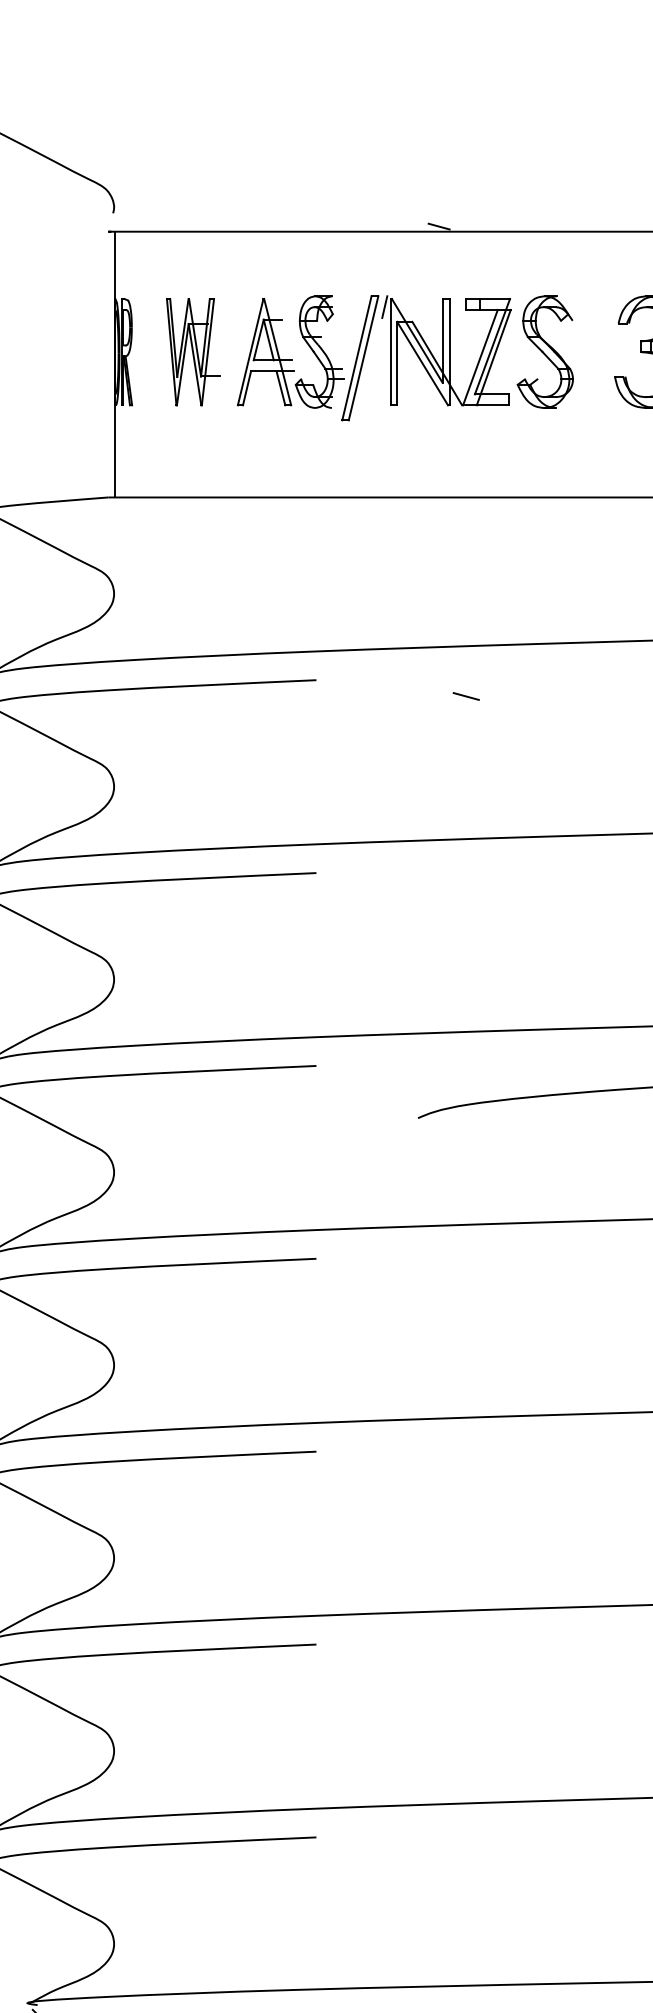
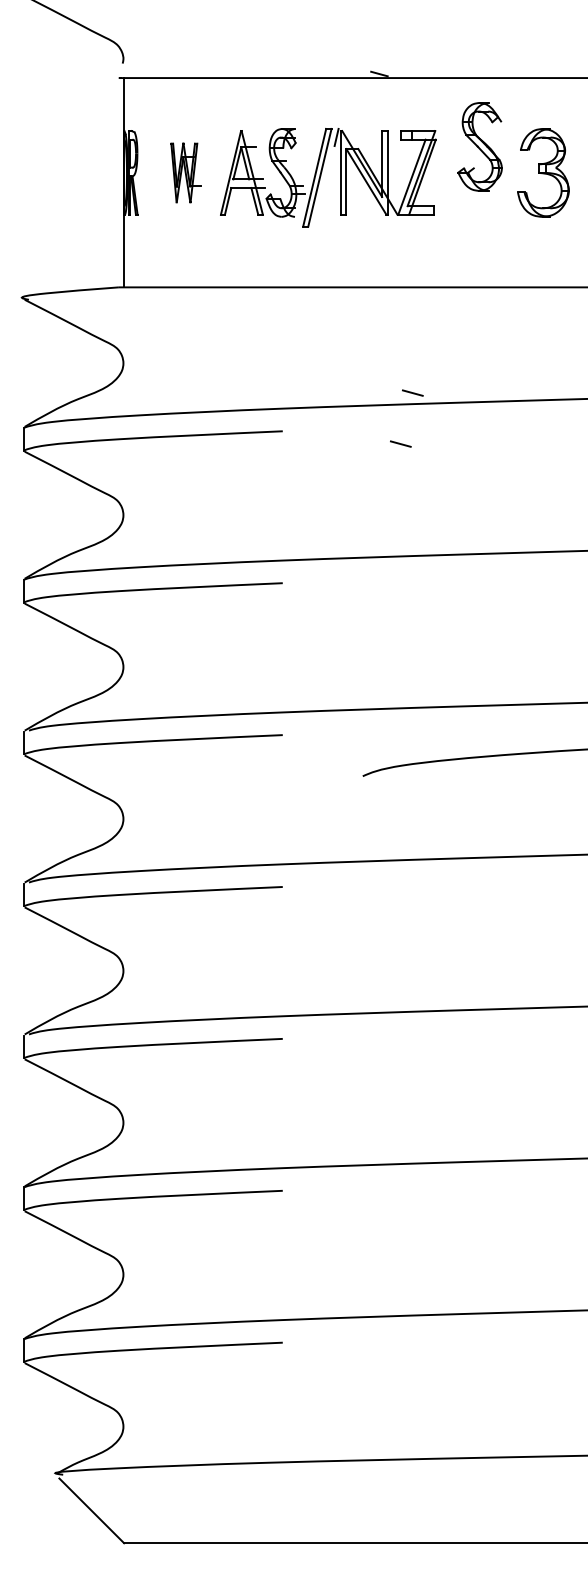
part: (192, 351) -> (185, 172), size x0.7
part: (544, 351) -> (479, 146), moved
line: (481, 630) -> (412, 392), added

